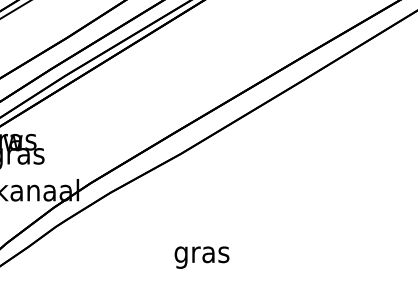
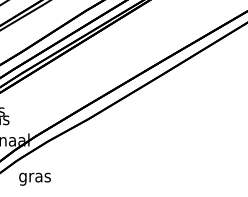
text: (201, 256) -> (34, 178), moved

